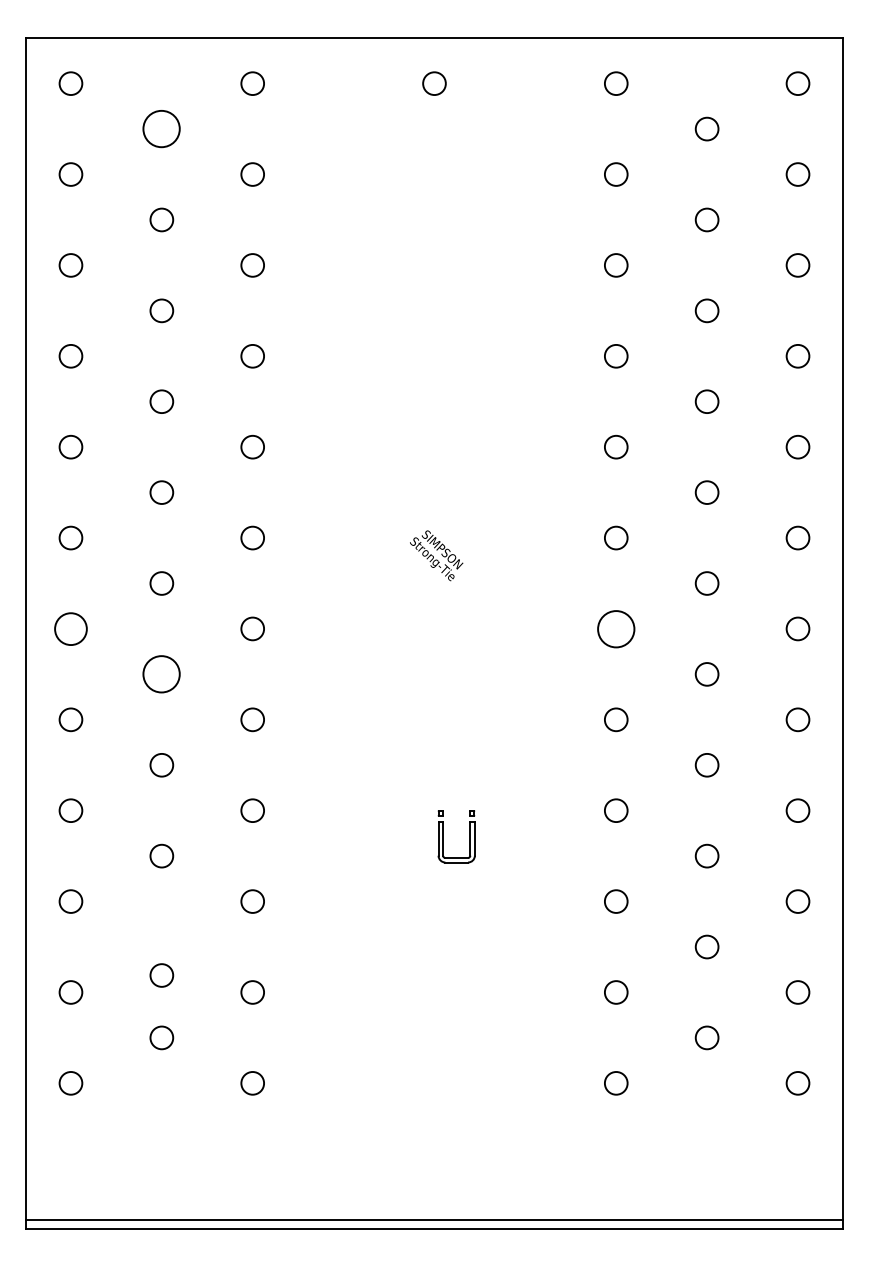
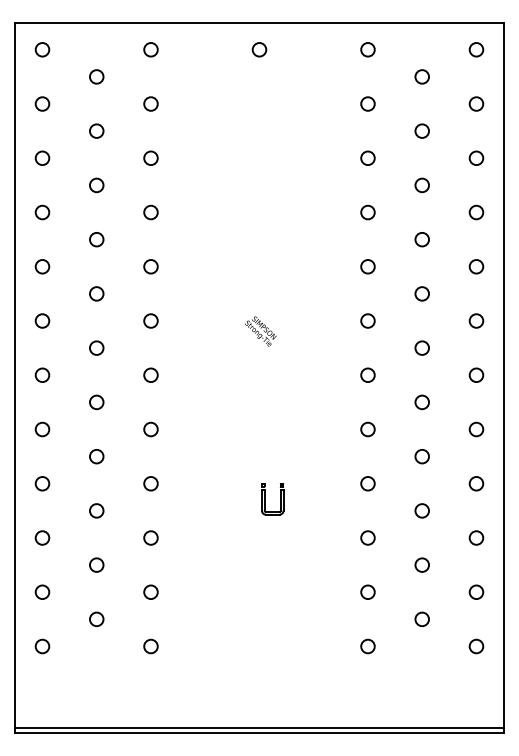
circle: (161, 128) -> (96, 76), size x0.62
circle: (70, 627) -> (42, 374), size x0.71
circle: (615, 627) -> (367, 374), size x0.62
circle: (161, 674) -> (96, 402), size x0.62
circle: (161, 974) -> (96, 564), moved

